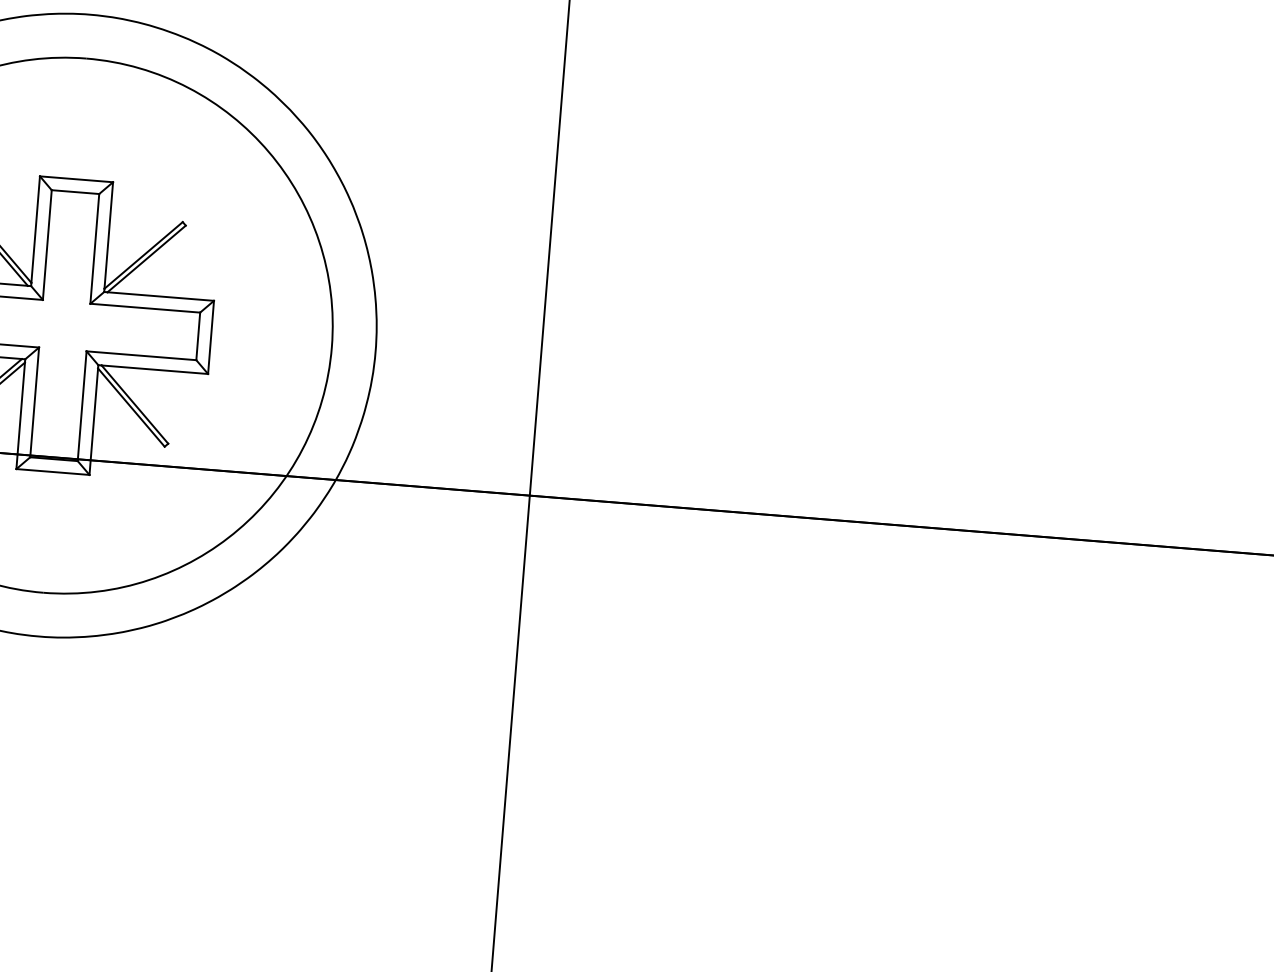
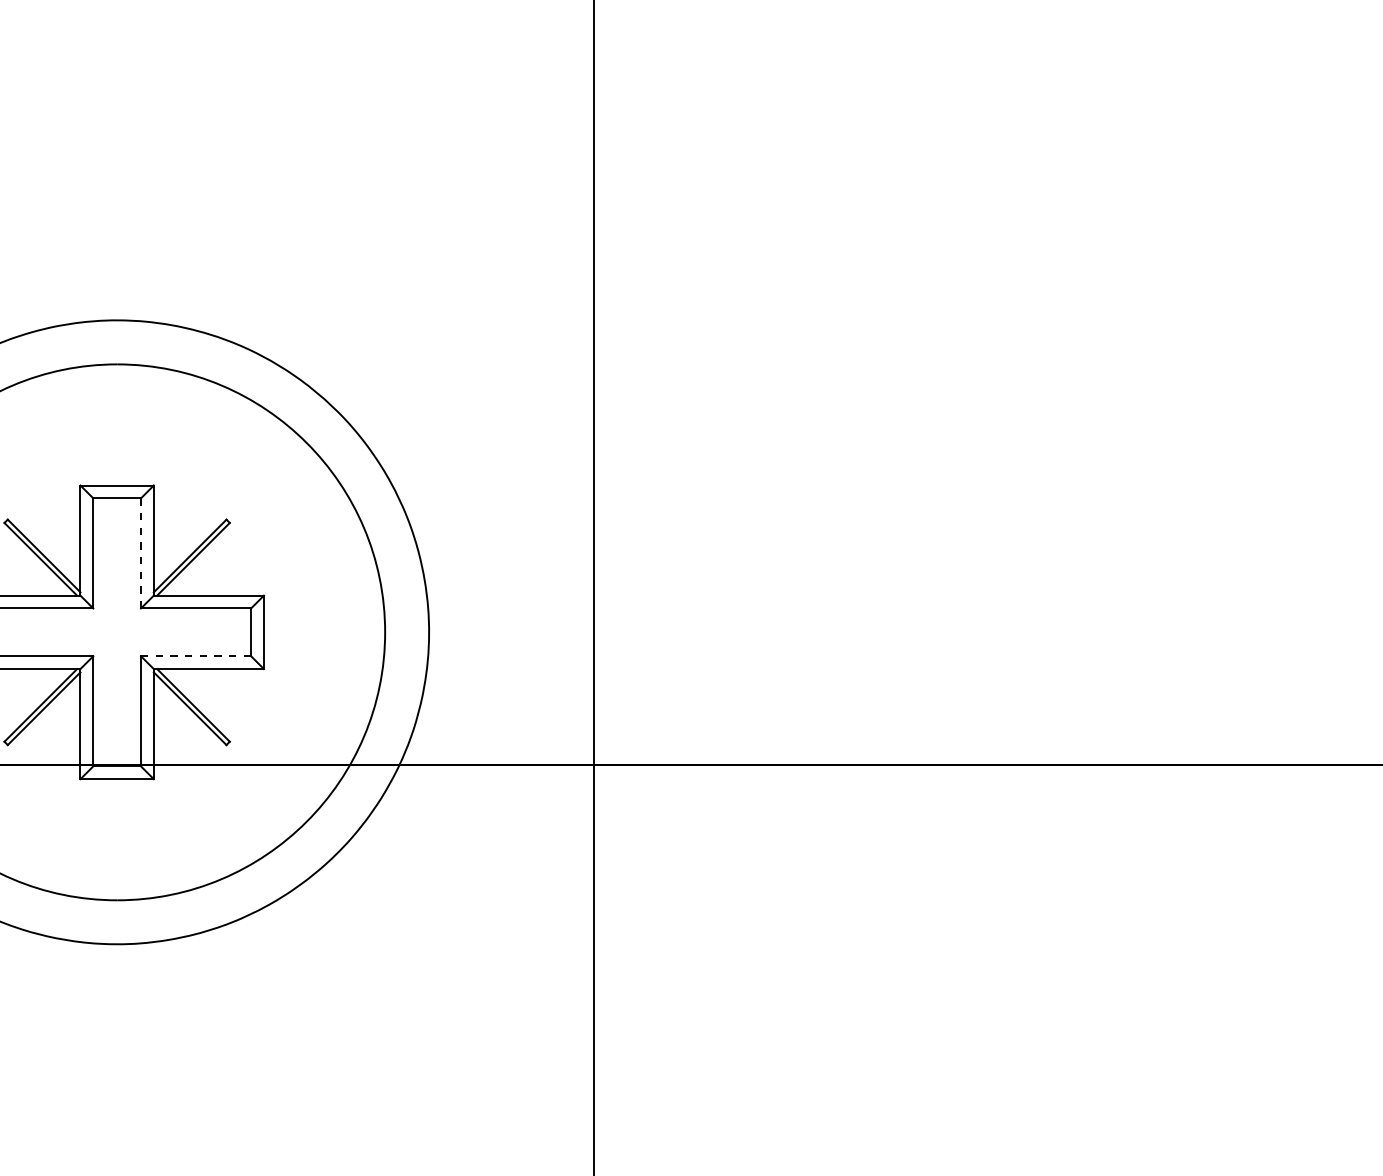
line: (94, 247) -> (140, 552), solid -> dashed
line: (141, 356) -> (196, 656), solid -> dashed

